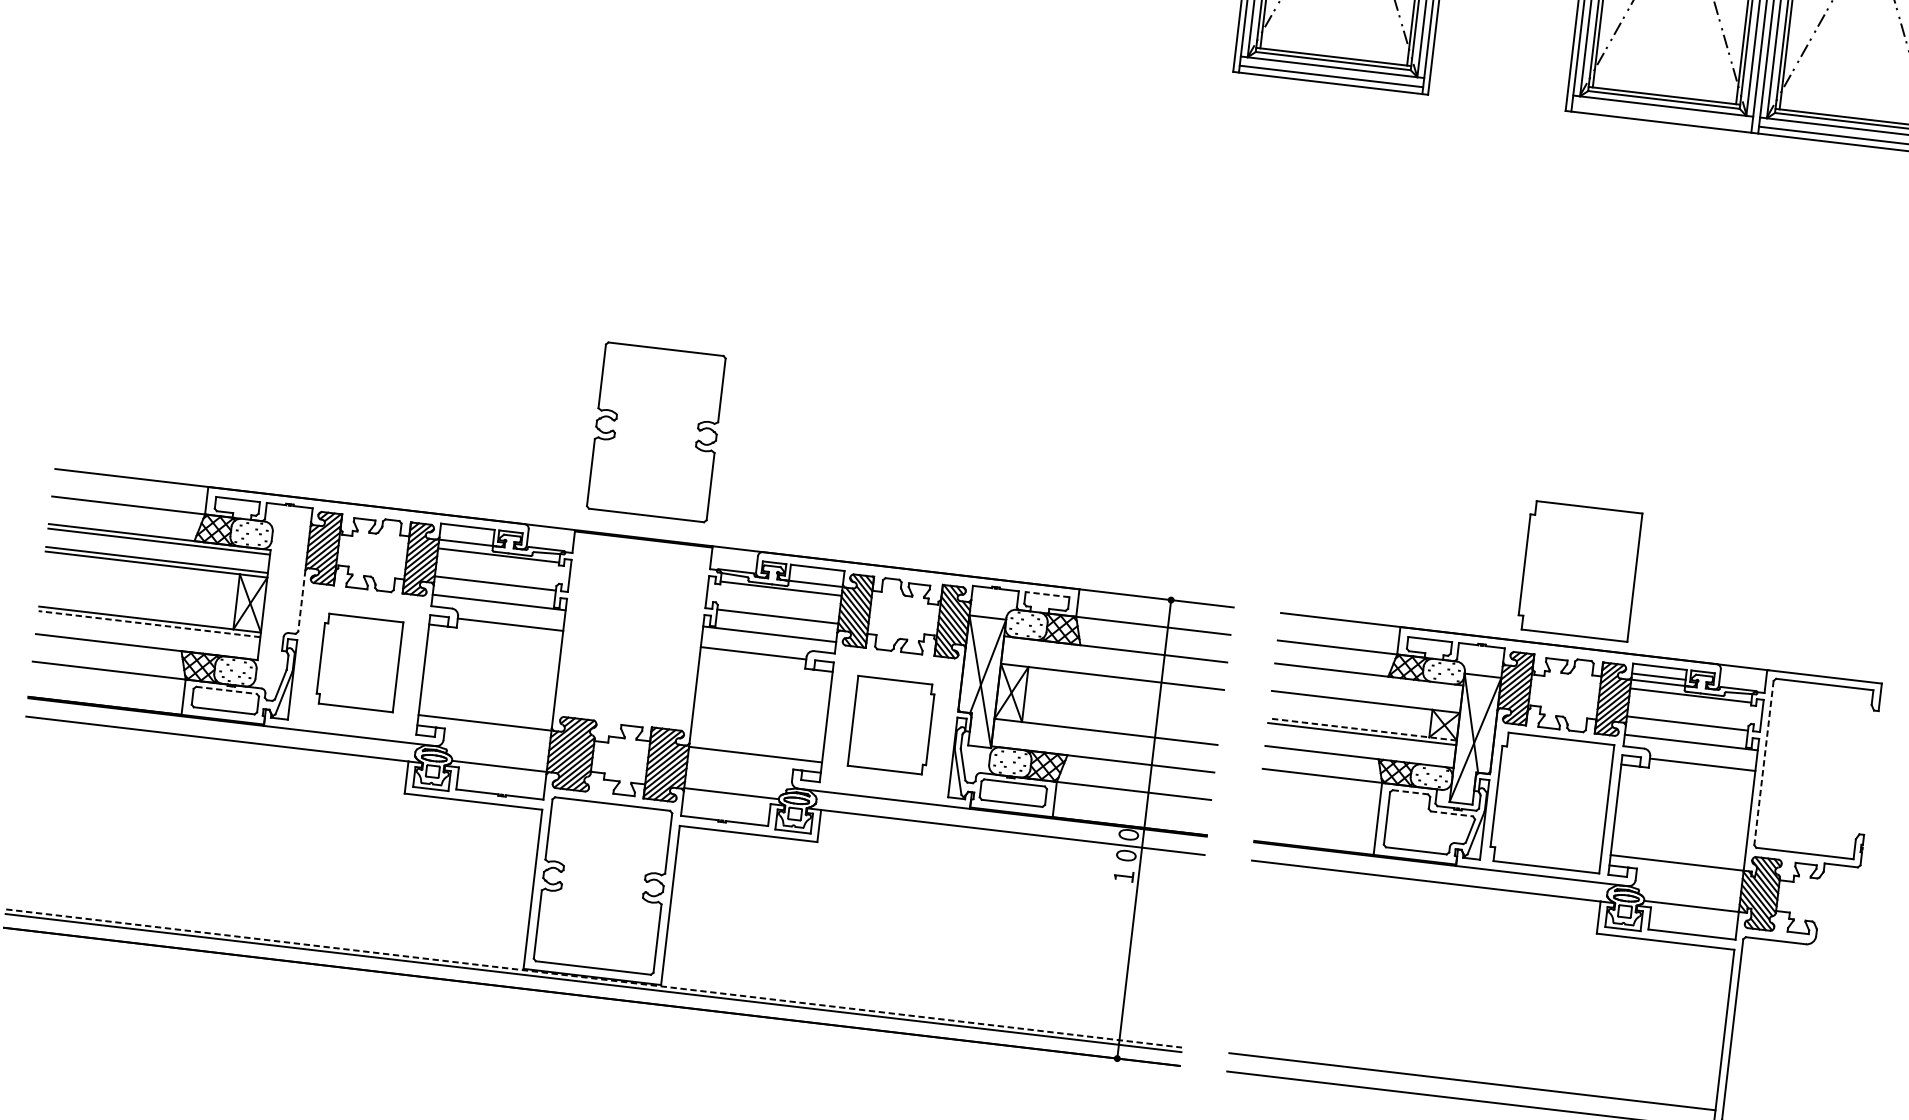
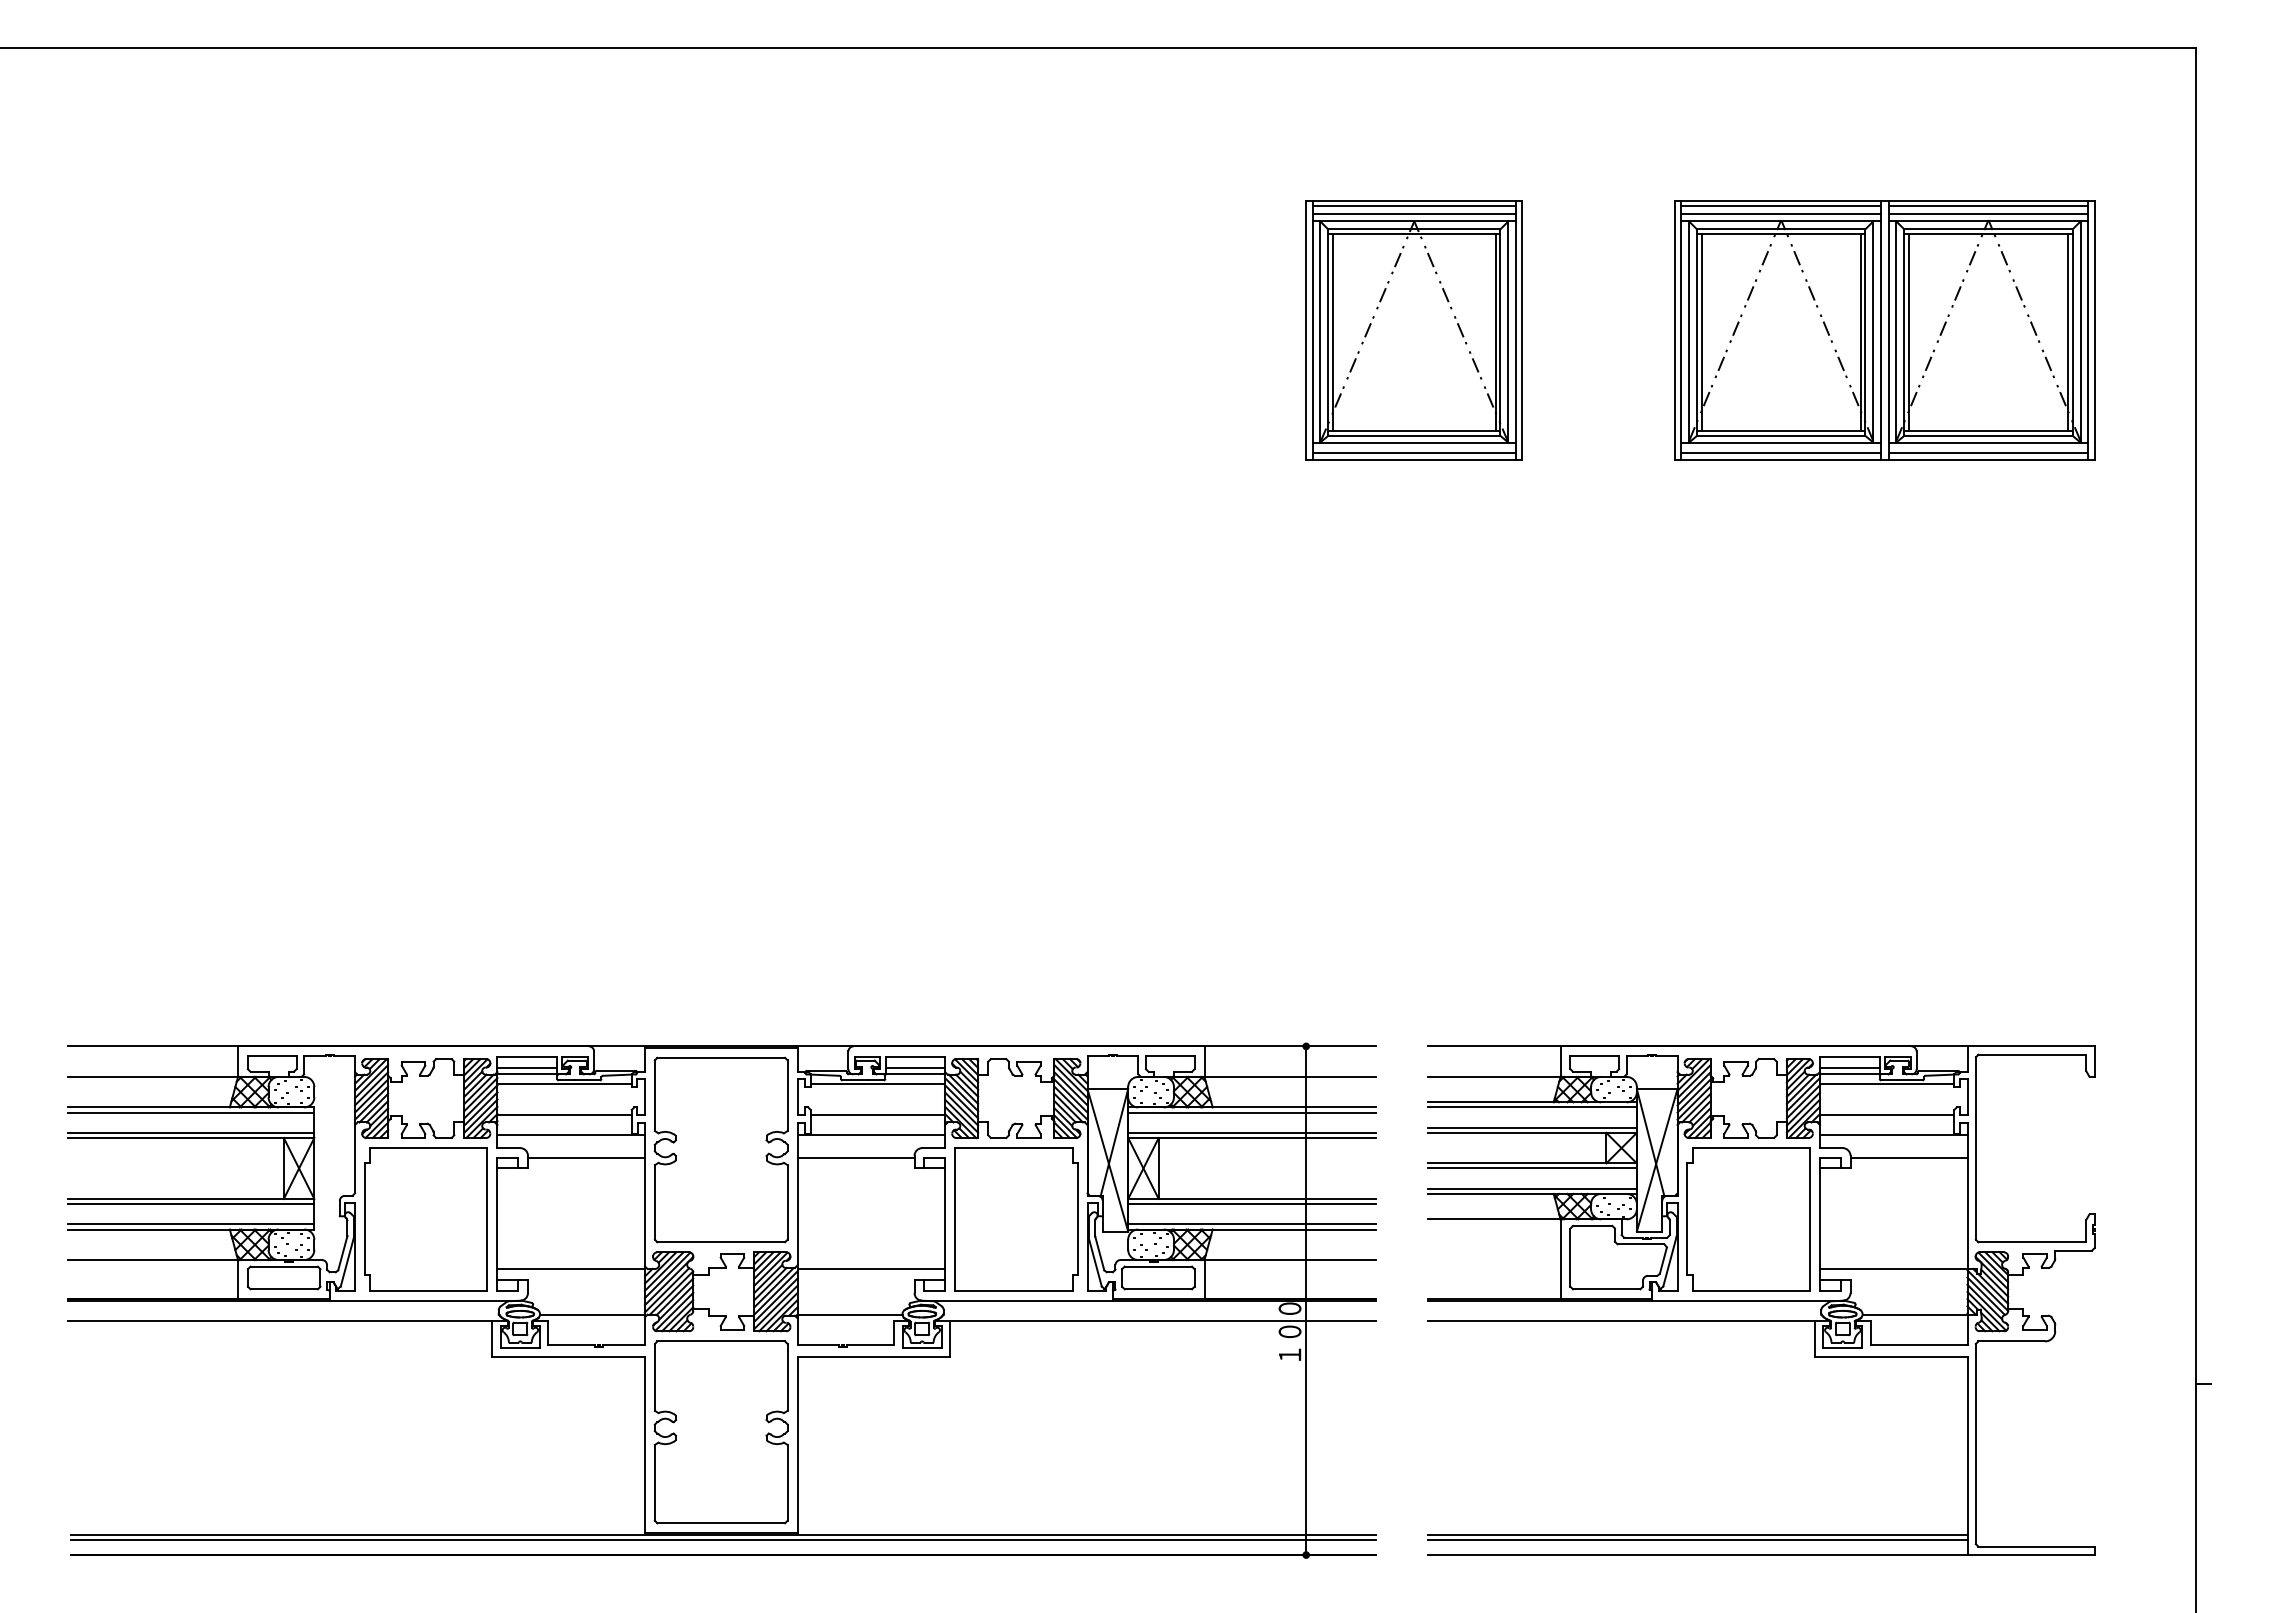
line: (1662, 115) -> (1781, 452), added
part: (655, 431) -> (720, 1149), moved
line: (466, 536) -> (526, 1067), added
part: (1579, 571) -> (1749, 962), removed
line: (816, 577) -> (915, 1067), added
line: (1046, 594) -> (1169, 1056), dashed -> solid
line: (302, 601) -> (355, 1159), dashed -> solid
line: (149, 624) -> (191, 1204), dashed -> solid
line: (147, 642) -> (191, 1224), added
line: (1114, 653) -> (1251, 1112), added
part: (358, 662) -> (425, 1219), size x1.43
line: (1112, 671) -> (1251, 1132), added
line: (1368, 679) -> (1532, 1107), added
line: (226, 690) -> (284, 1266), dashed -> solid
line: (1366, 697) -> (1532, 1127), added
part: (891, 725) -> (1016, 1219), size x1.43
line: (1361, 729) -> (1531, 1163), dashed -> solid
line: (1105, 736) -> (1251, 1204), added
line: (1360, 752) -> (1532, 1188), added
line: (1102, 754) -> (1251, 1224), added
line: (1763, 763) -> (1975, 1149), dashed -> solid
line: (1410, 791) -> (1592, 1225), dashed -> solid
line: (1452, 814) -> (1641, 1244), dashed -> solid
line: (594, 978) -> (723, 1534), dashed -> solid
line: (1471, 1086) -> (1697, 1539), added

